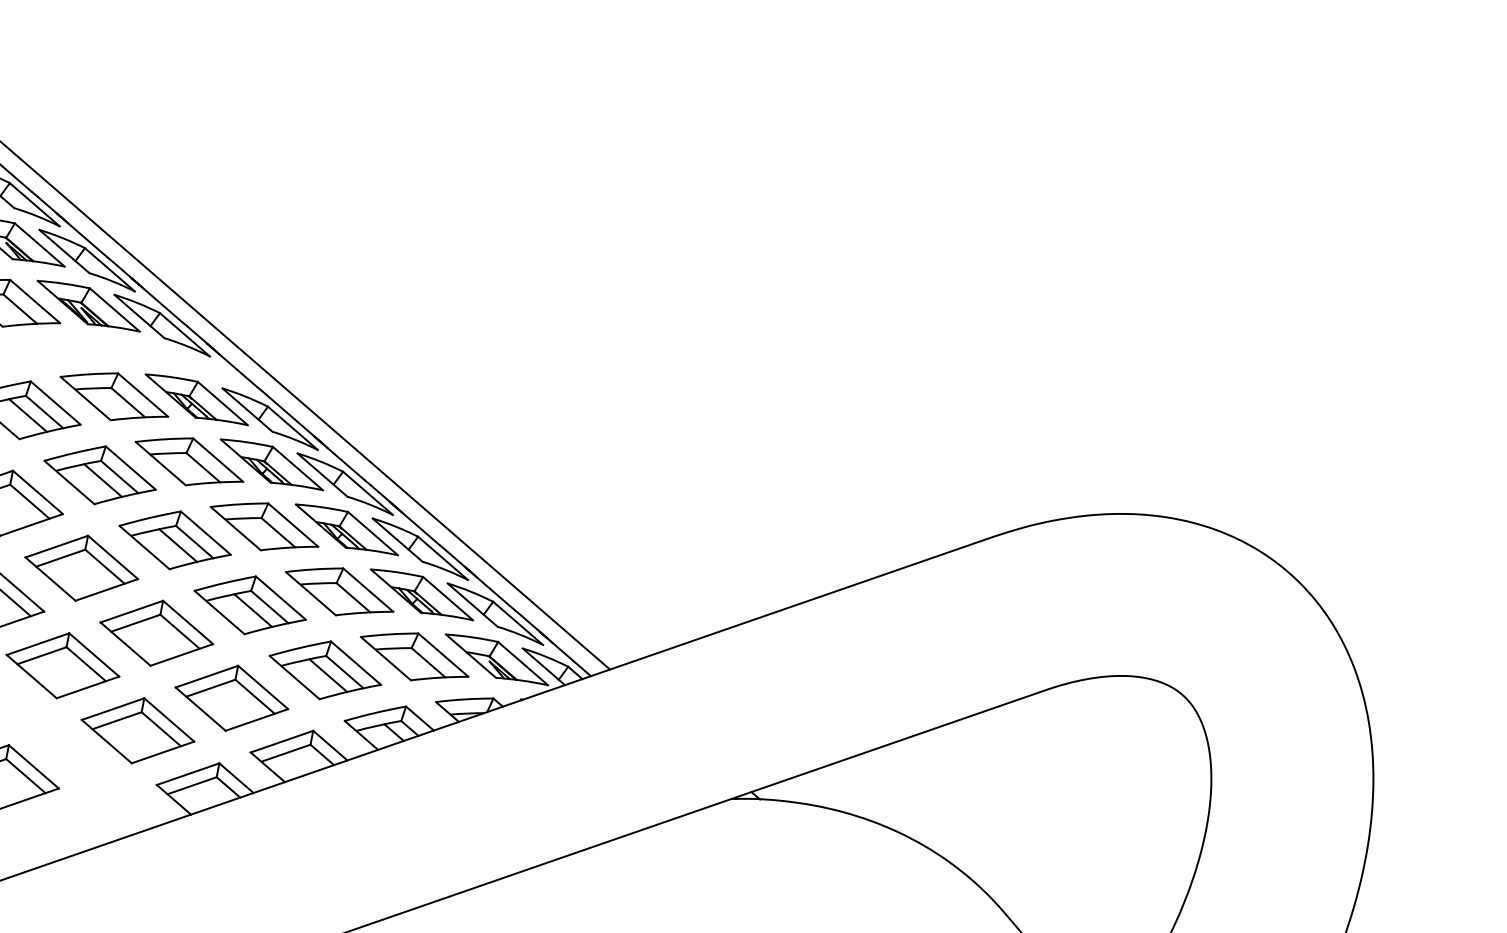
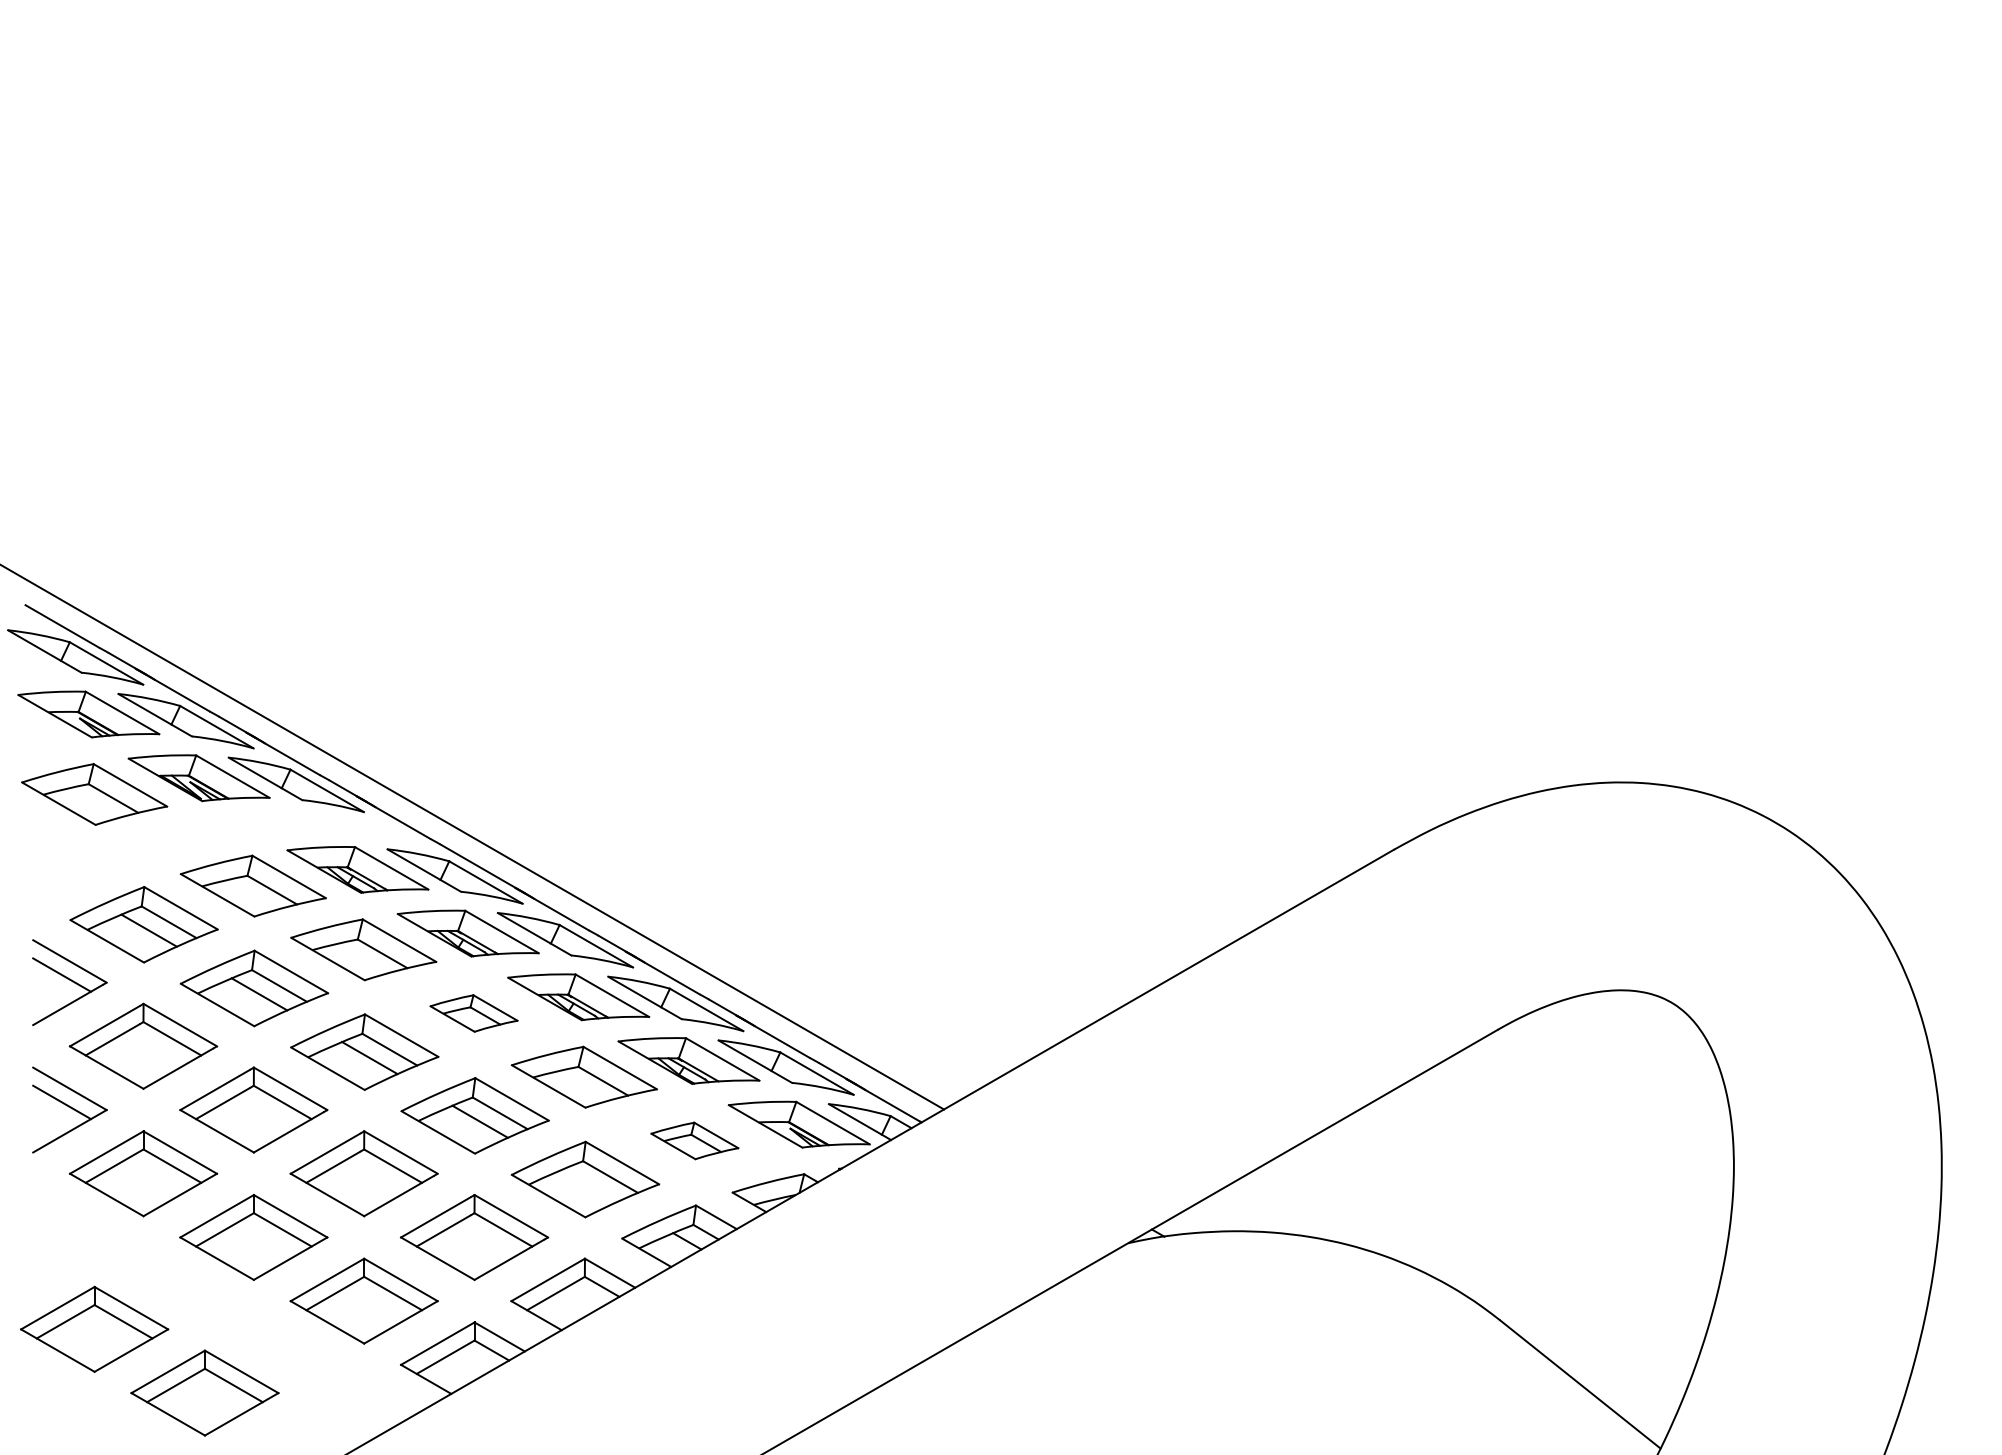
part: (264, 526) -> (473, 1013), size x0.6
part: (414, 656) -> (694, 1140), size x0.6
line: (328, 675) -> (590, 1185), removed

